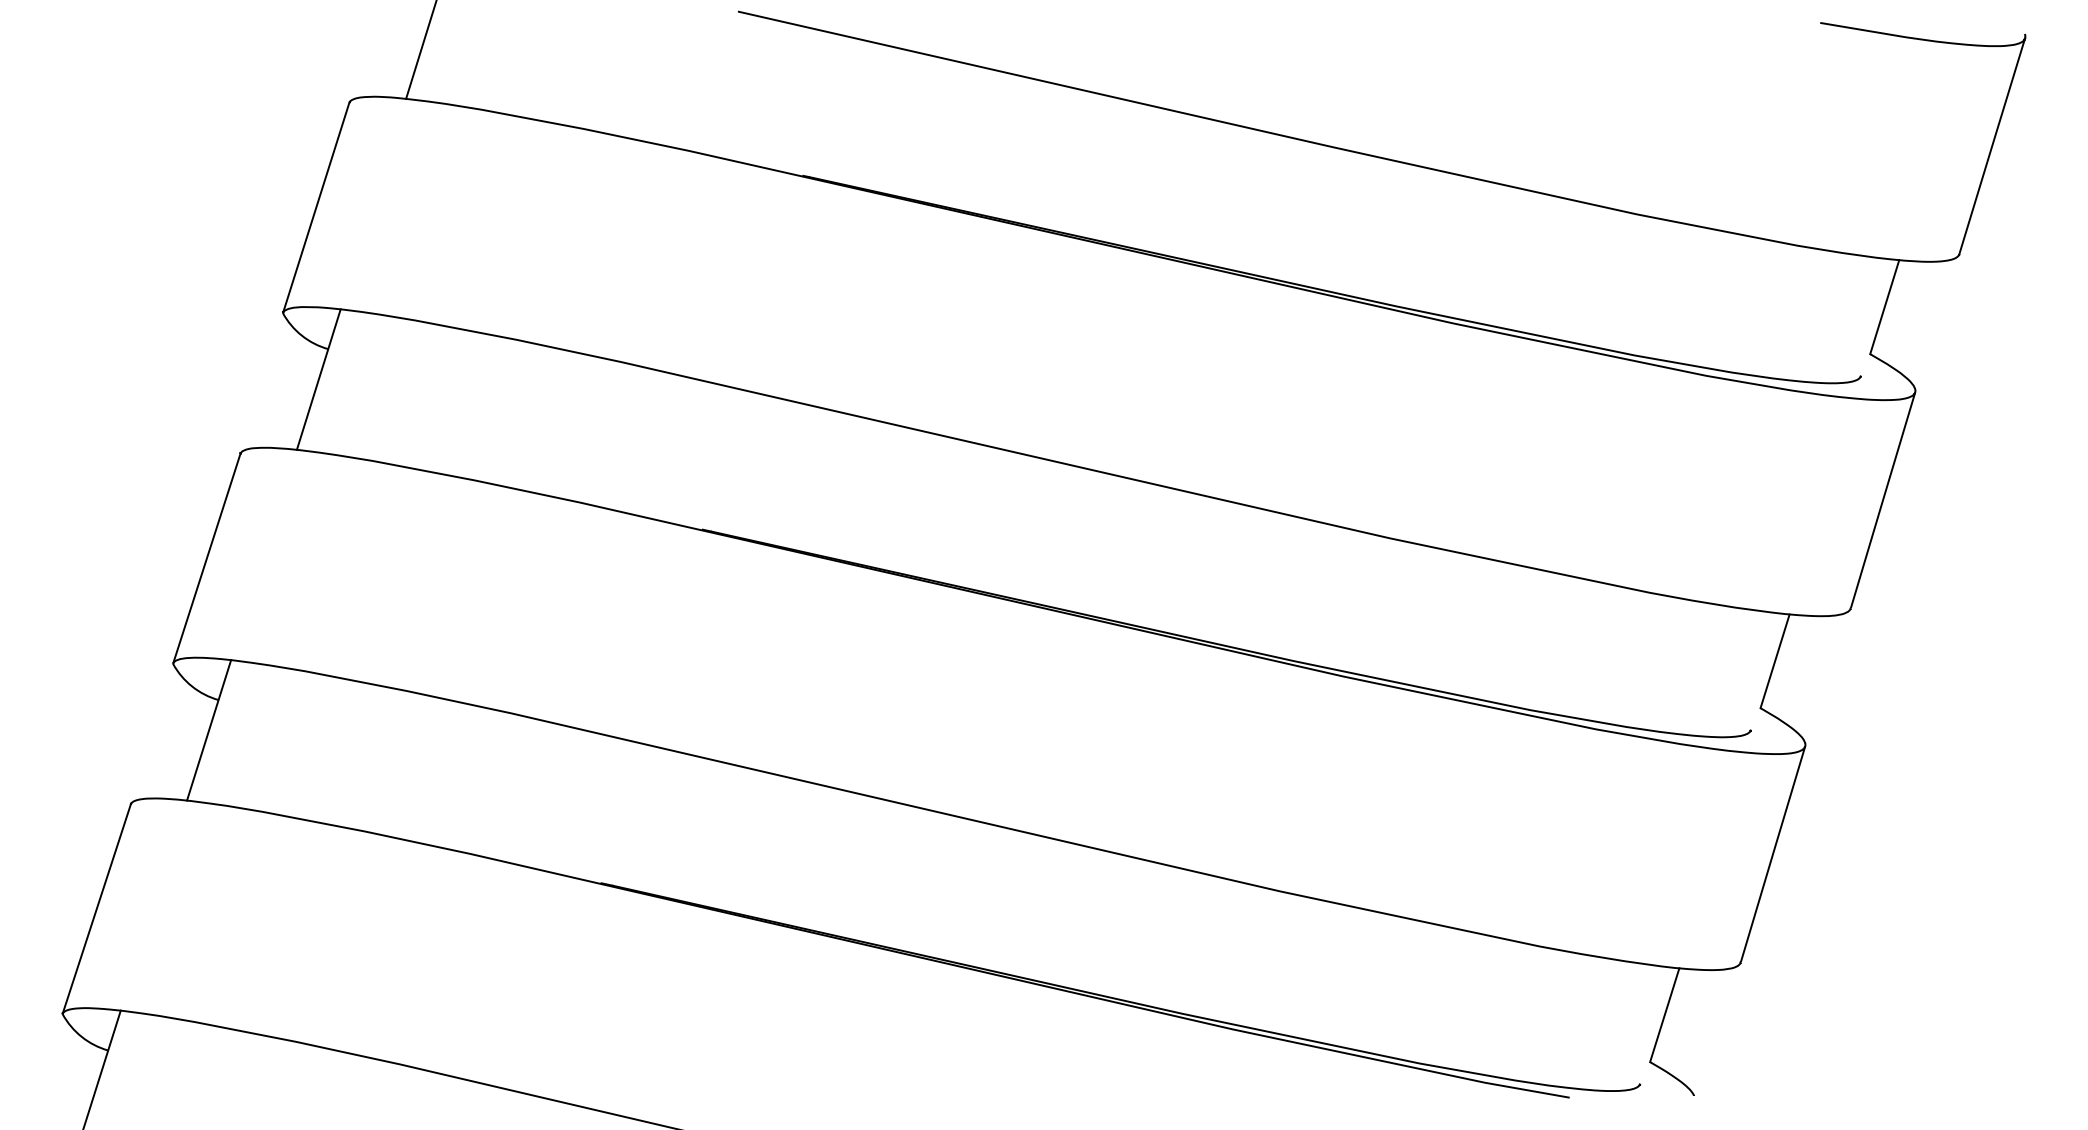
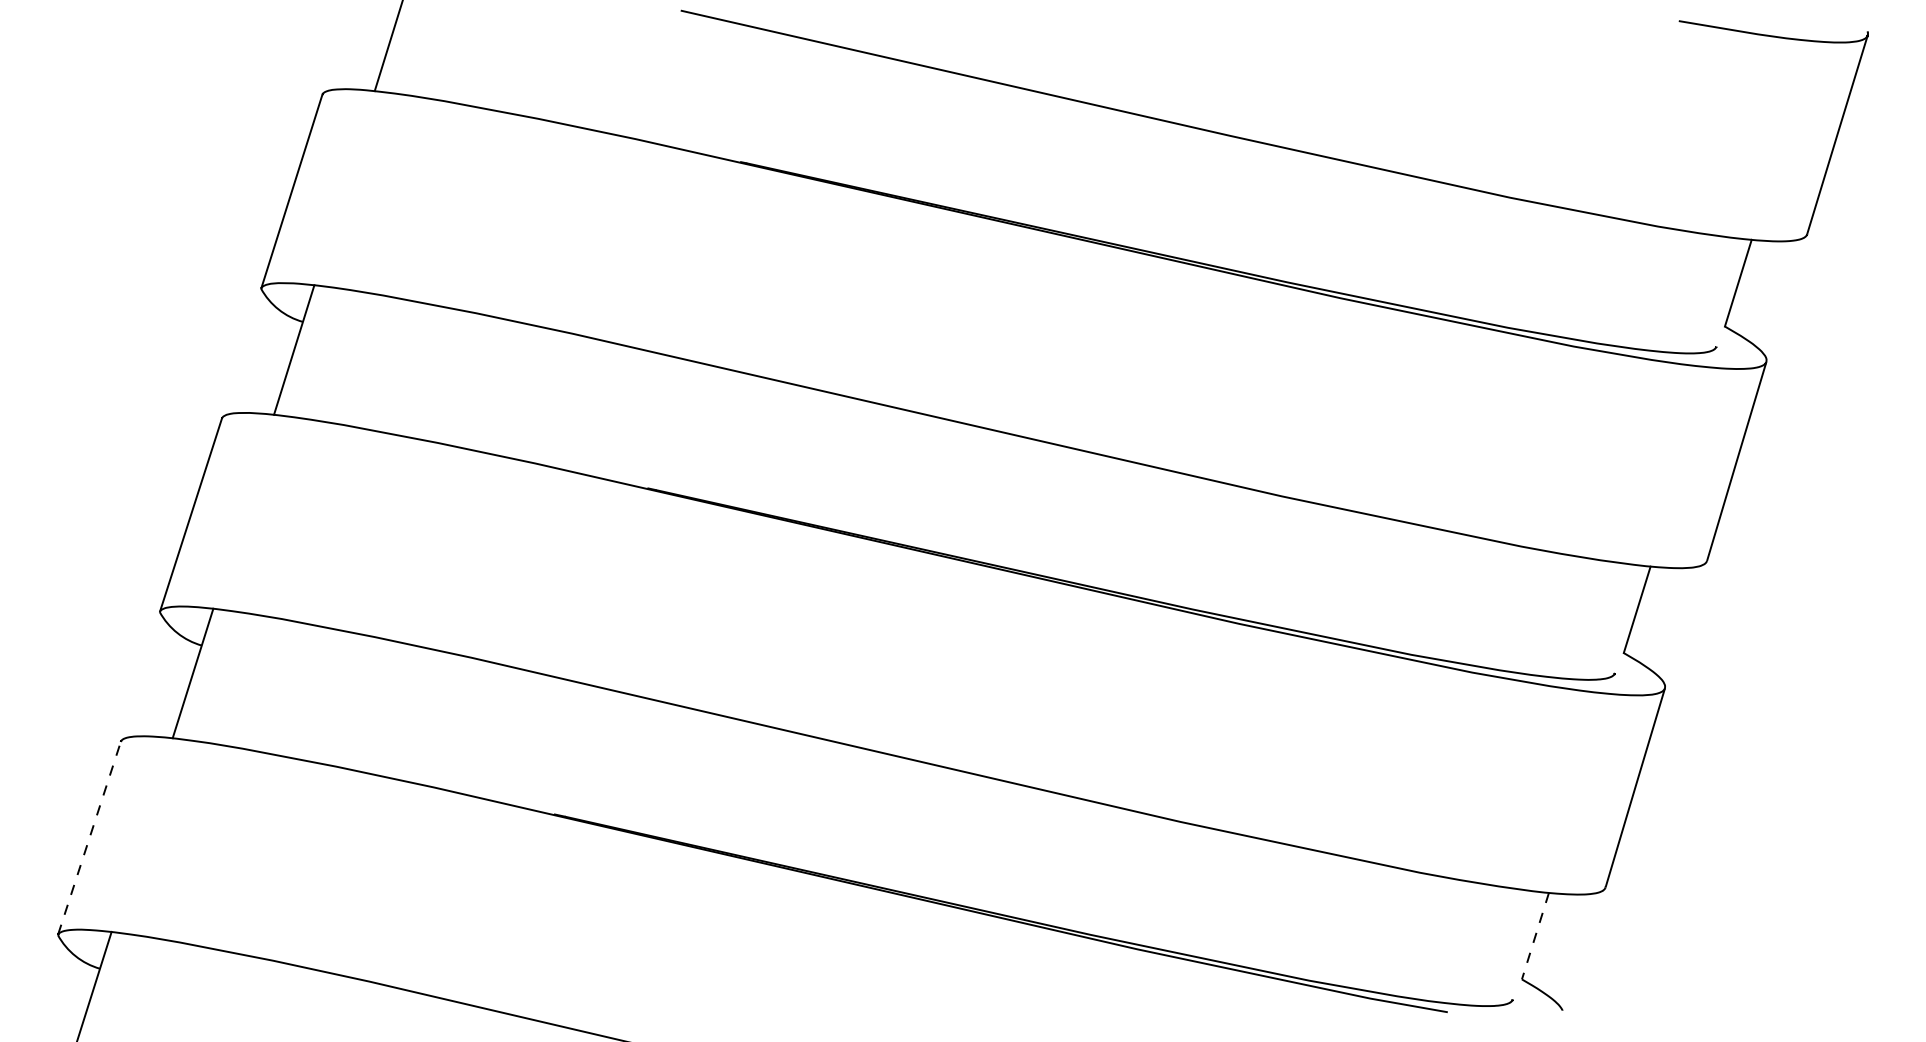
line: (96, 909) -> (89, 838), solid -> dashed
line: (1664, 1015) -> (1535, 936), solid -> dashed

